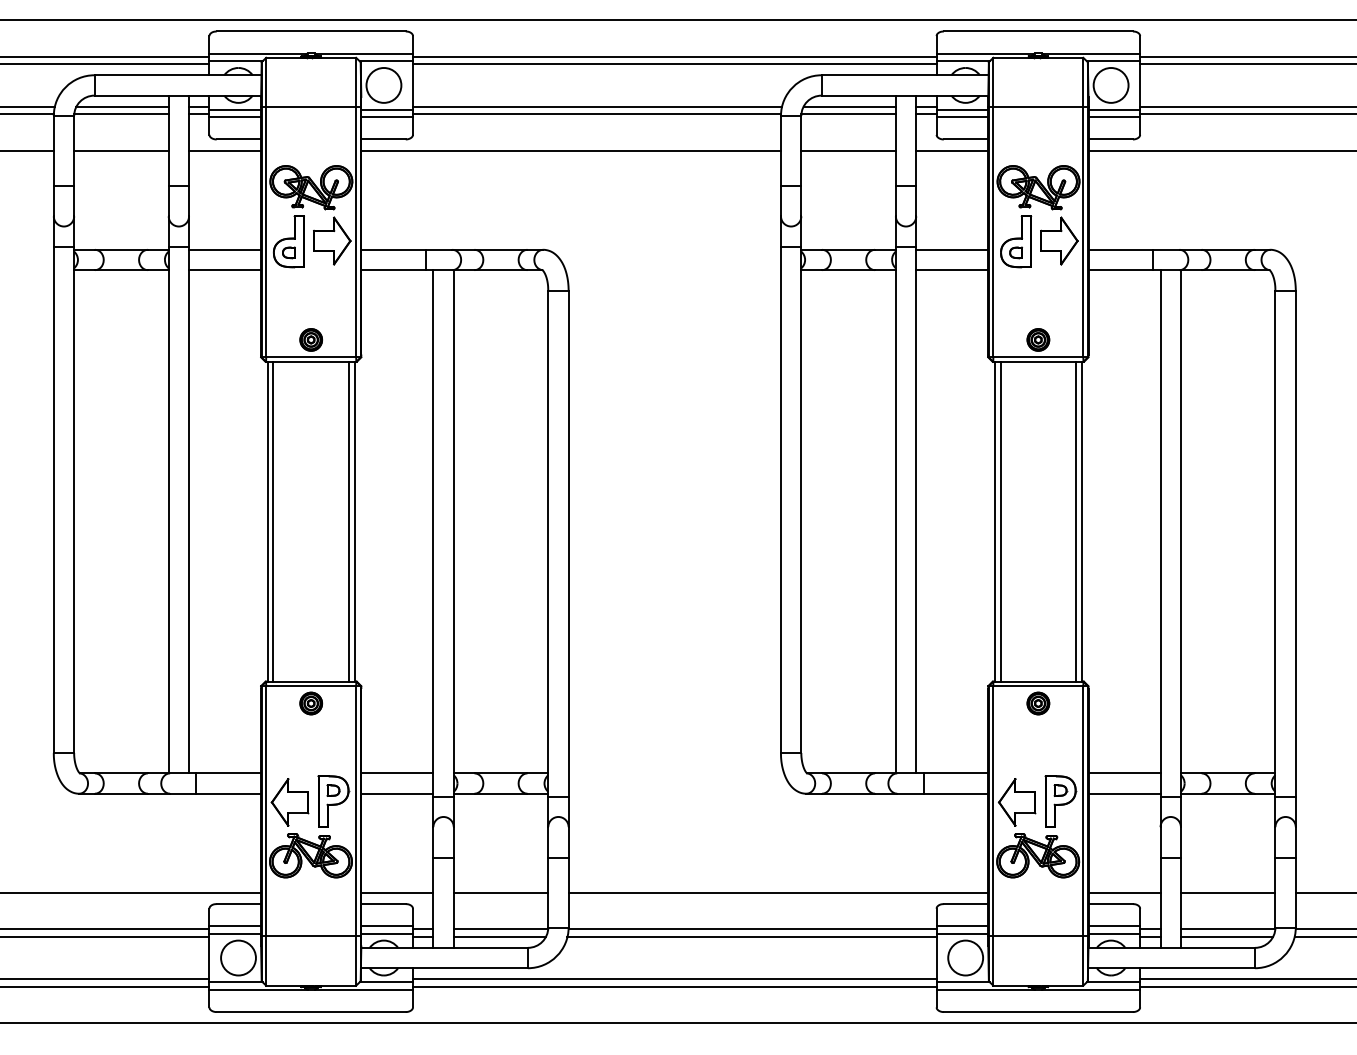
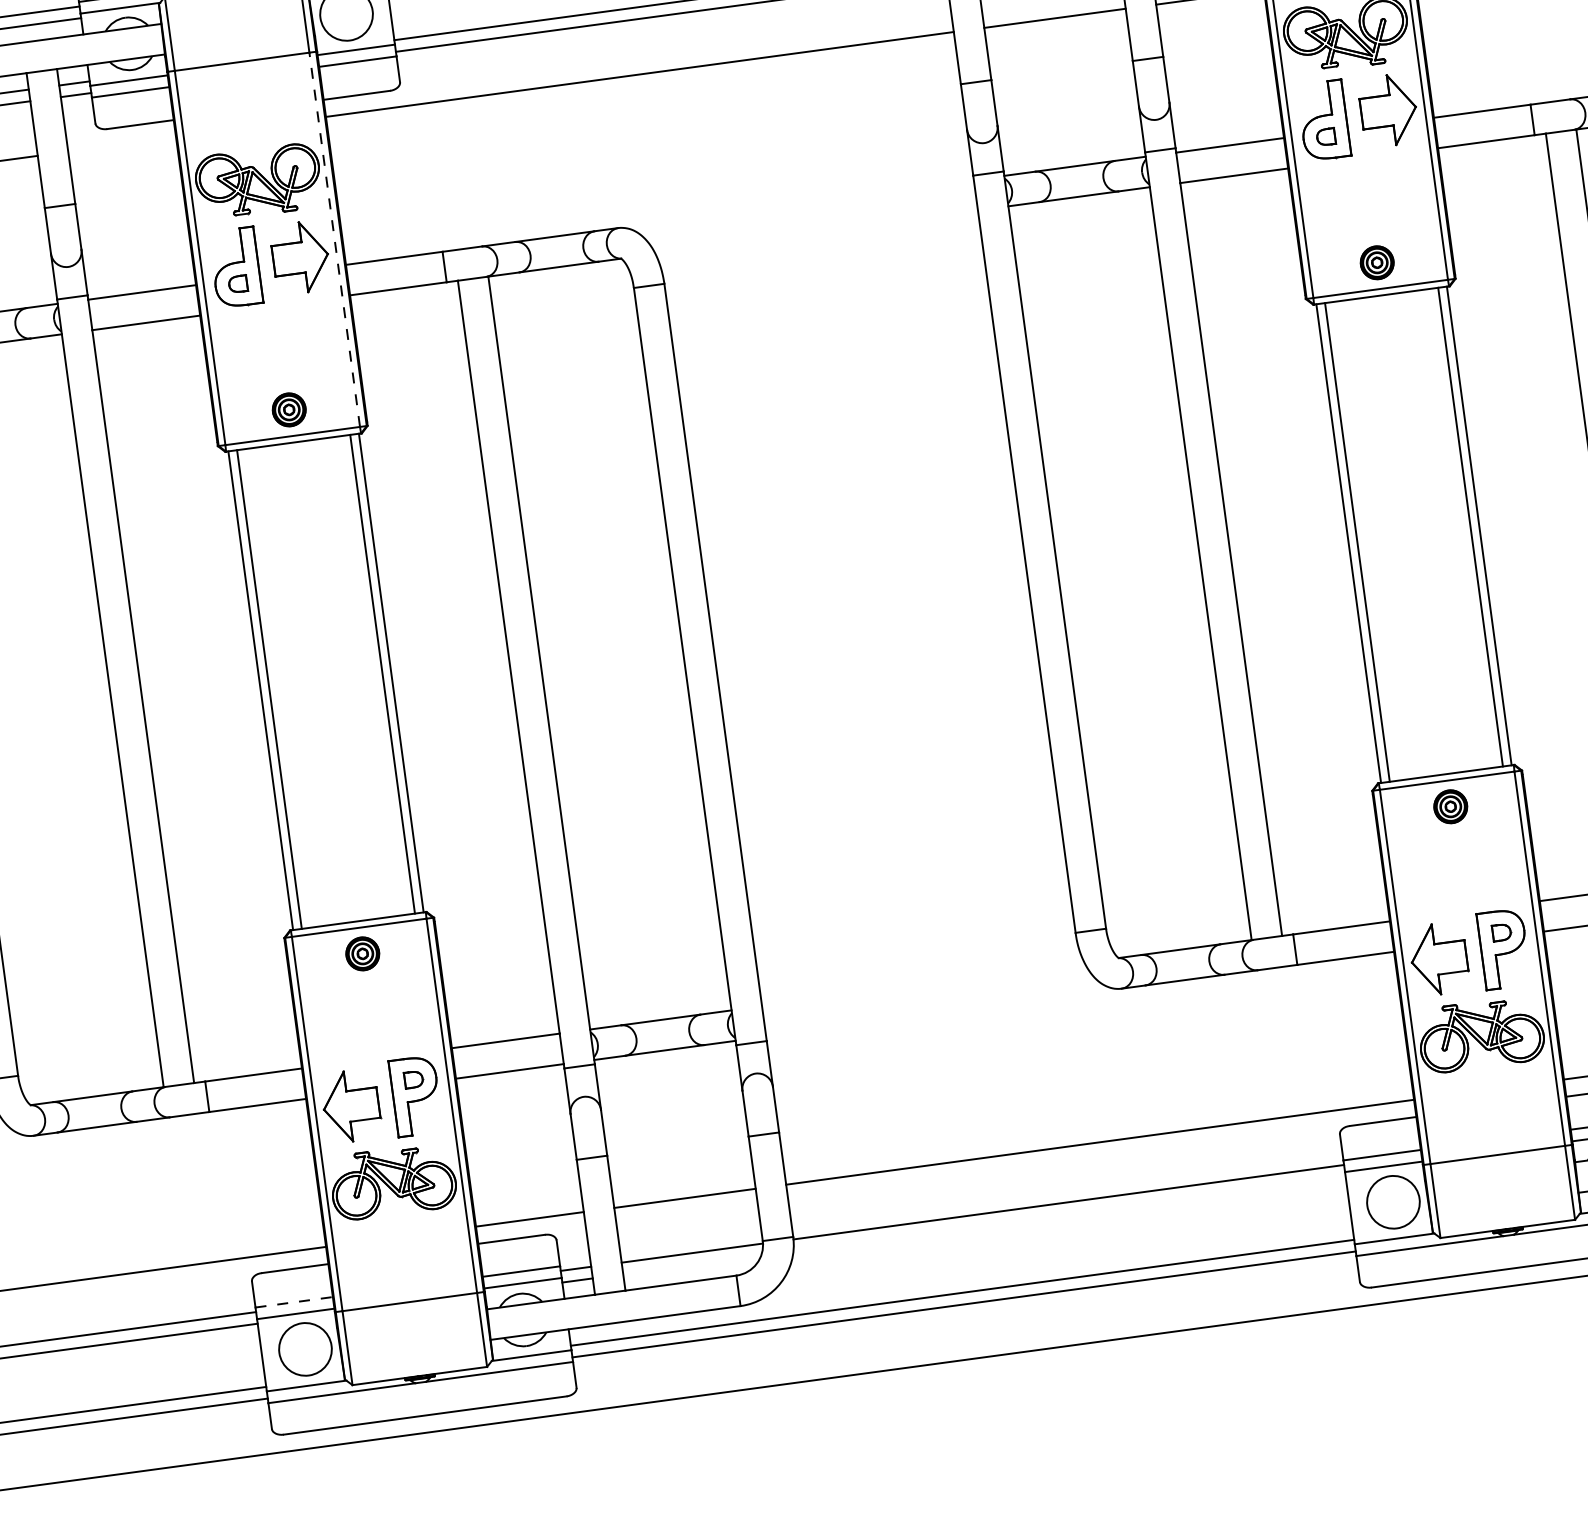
line: (225, 150) -> (122, 143), removed
line: (356, 231) -> (335, 238), solid -> dashed
line: (235, 926) -> (294, 1302), solid -> dashed
line: (499, 936) -> (691, 1264), removed
line: (751, 936) -> (1068, 1213), removed

